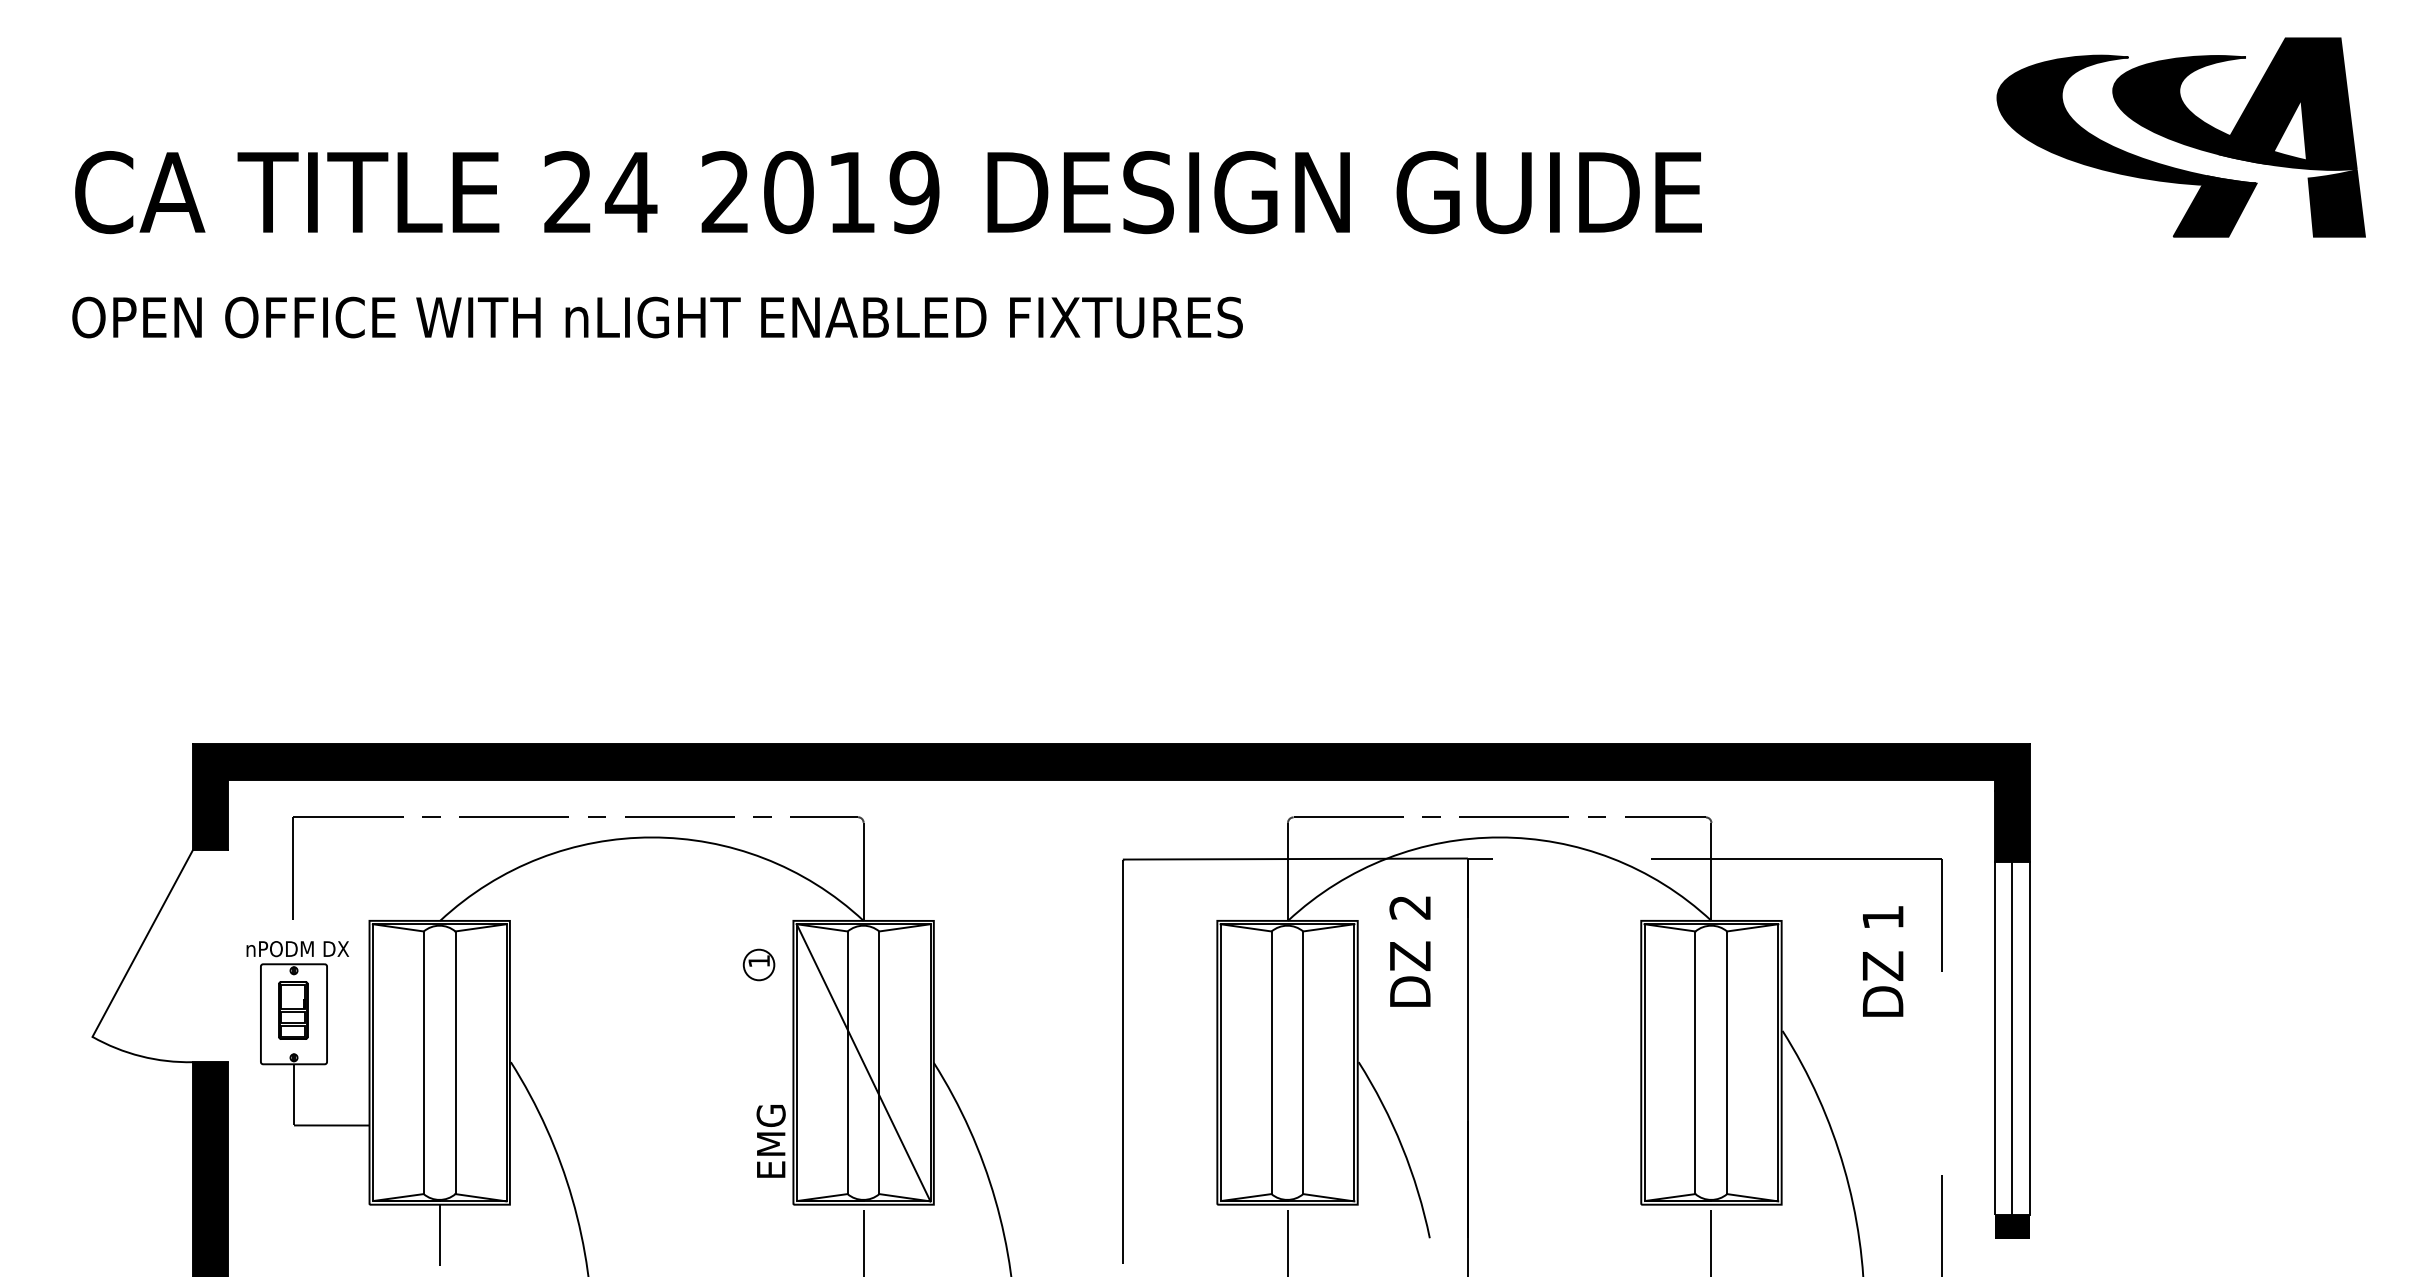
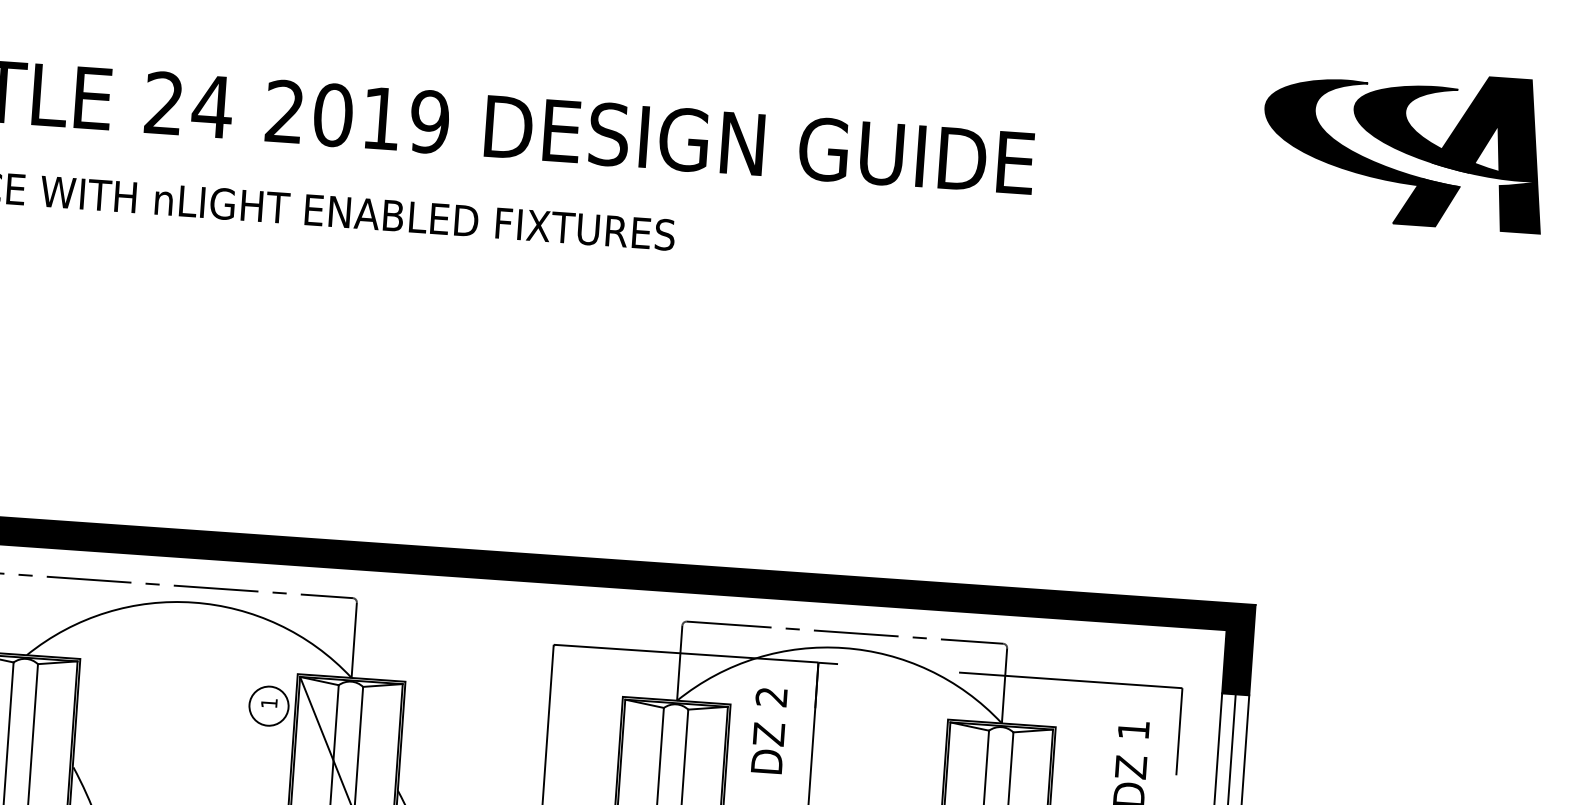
circle: (758, 964) -> (268, 705), size x1.67

